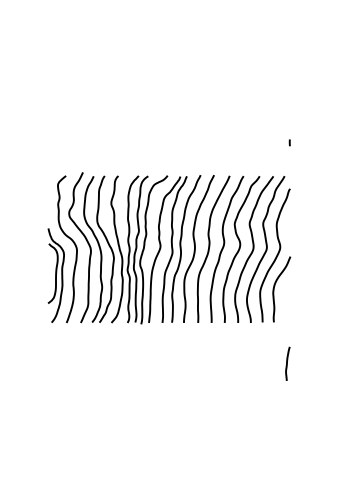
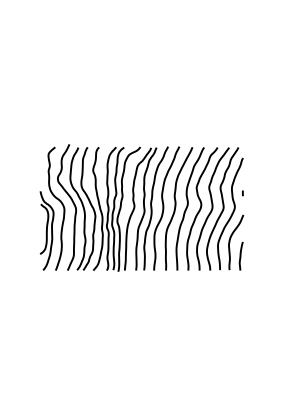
line: (289, 142) -> (242, 193), moved
curve: (287, 363) -> (240, 255), moved

